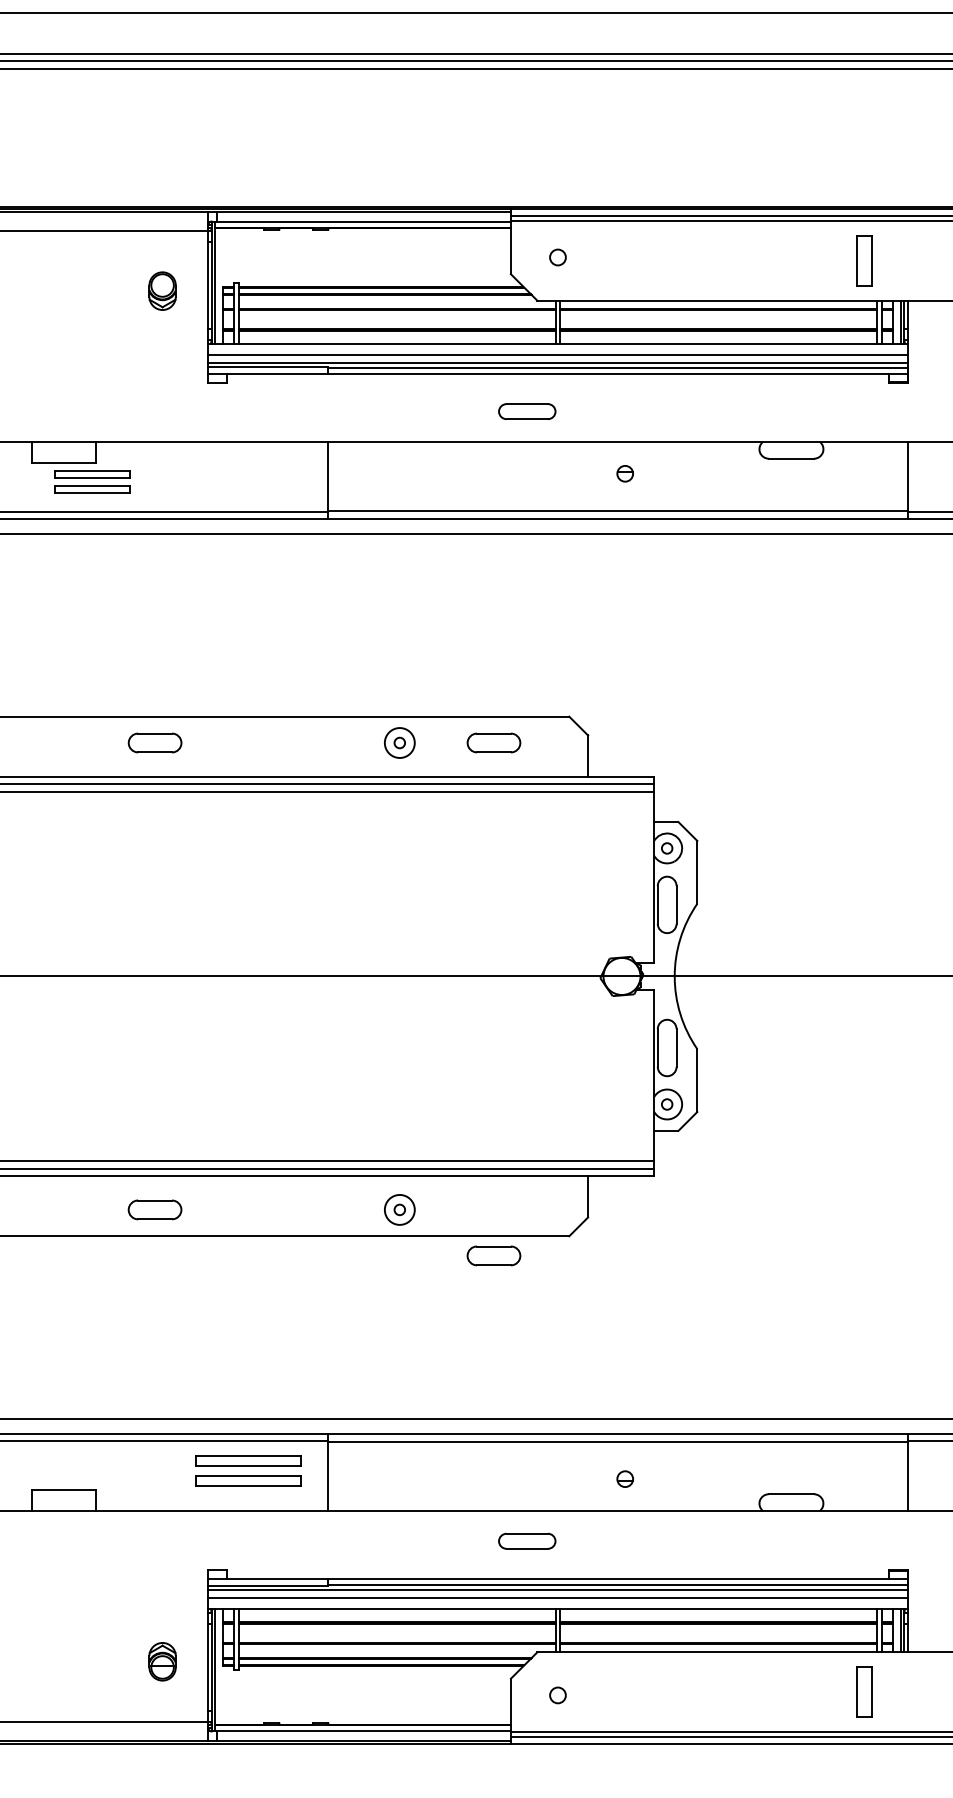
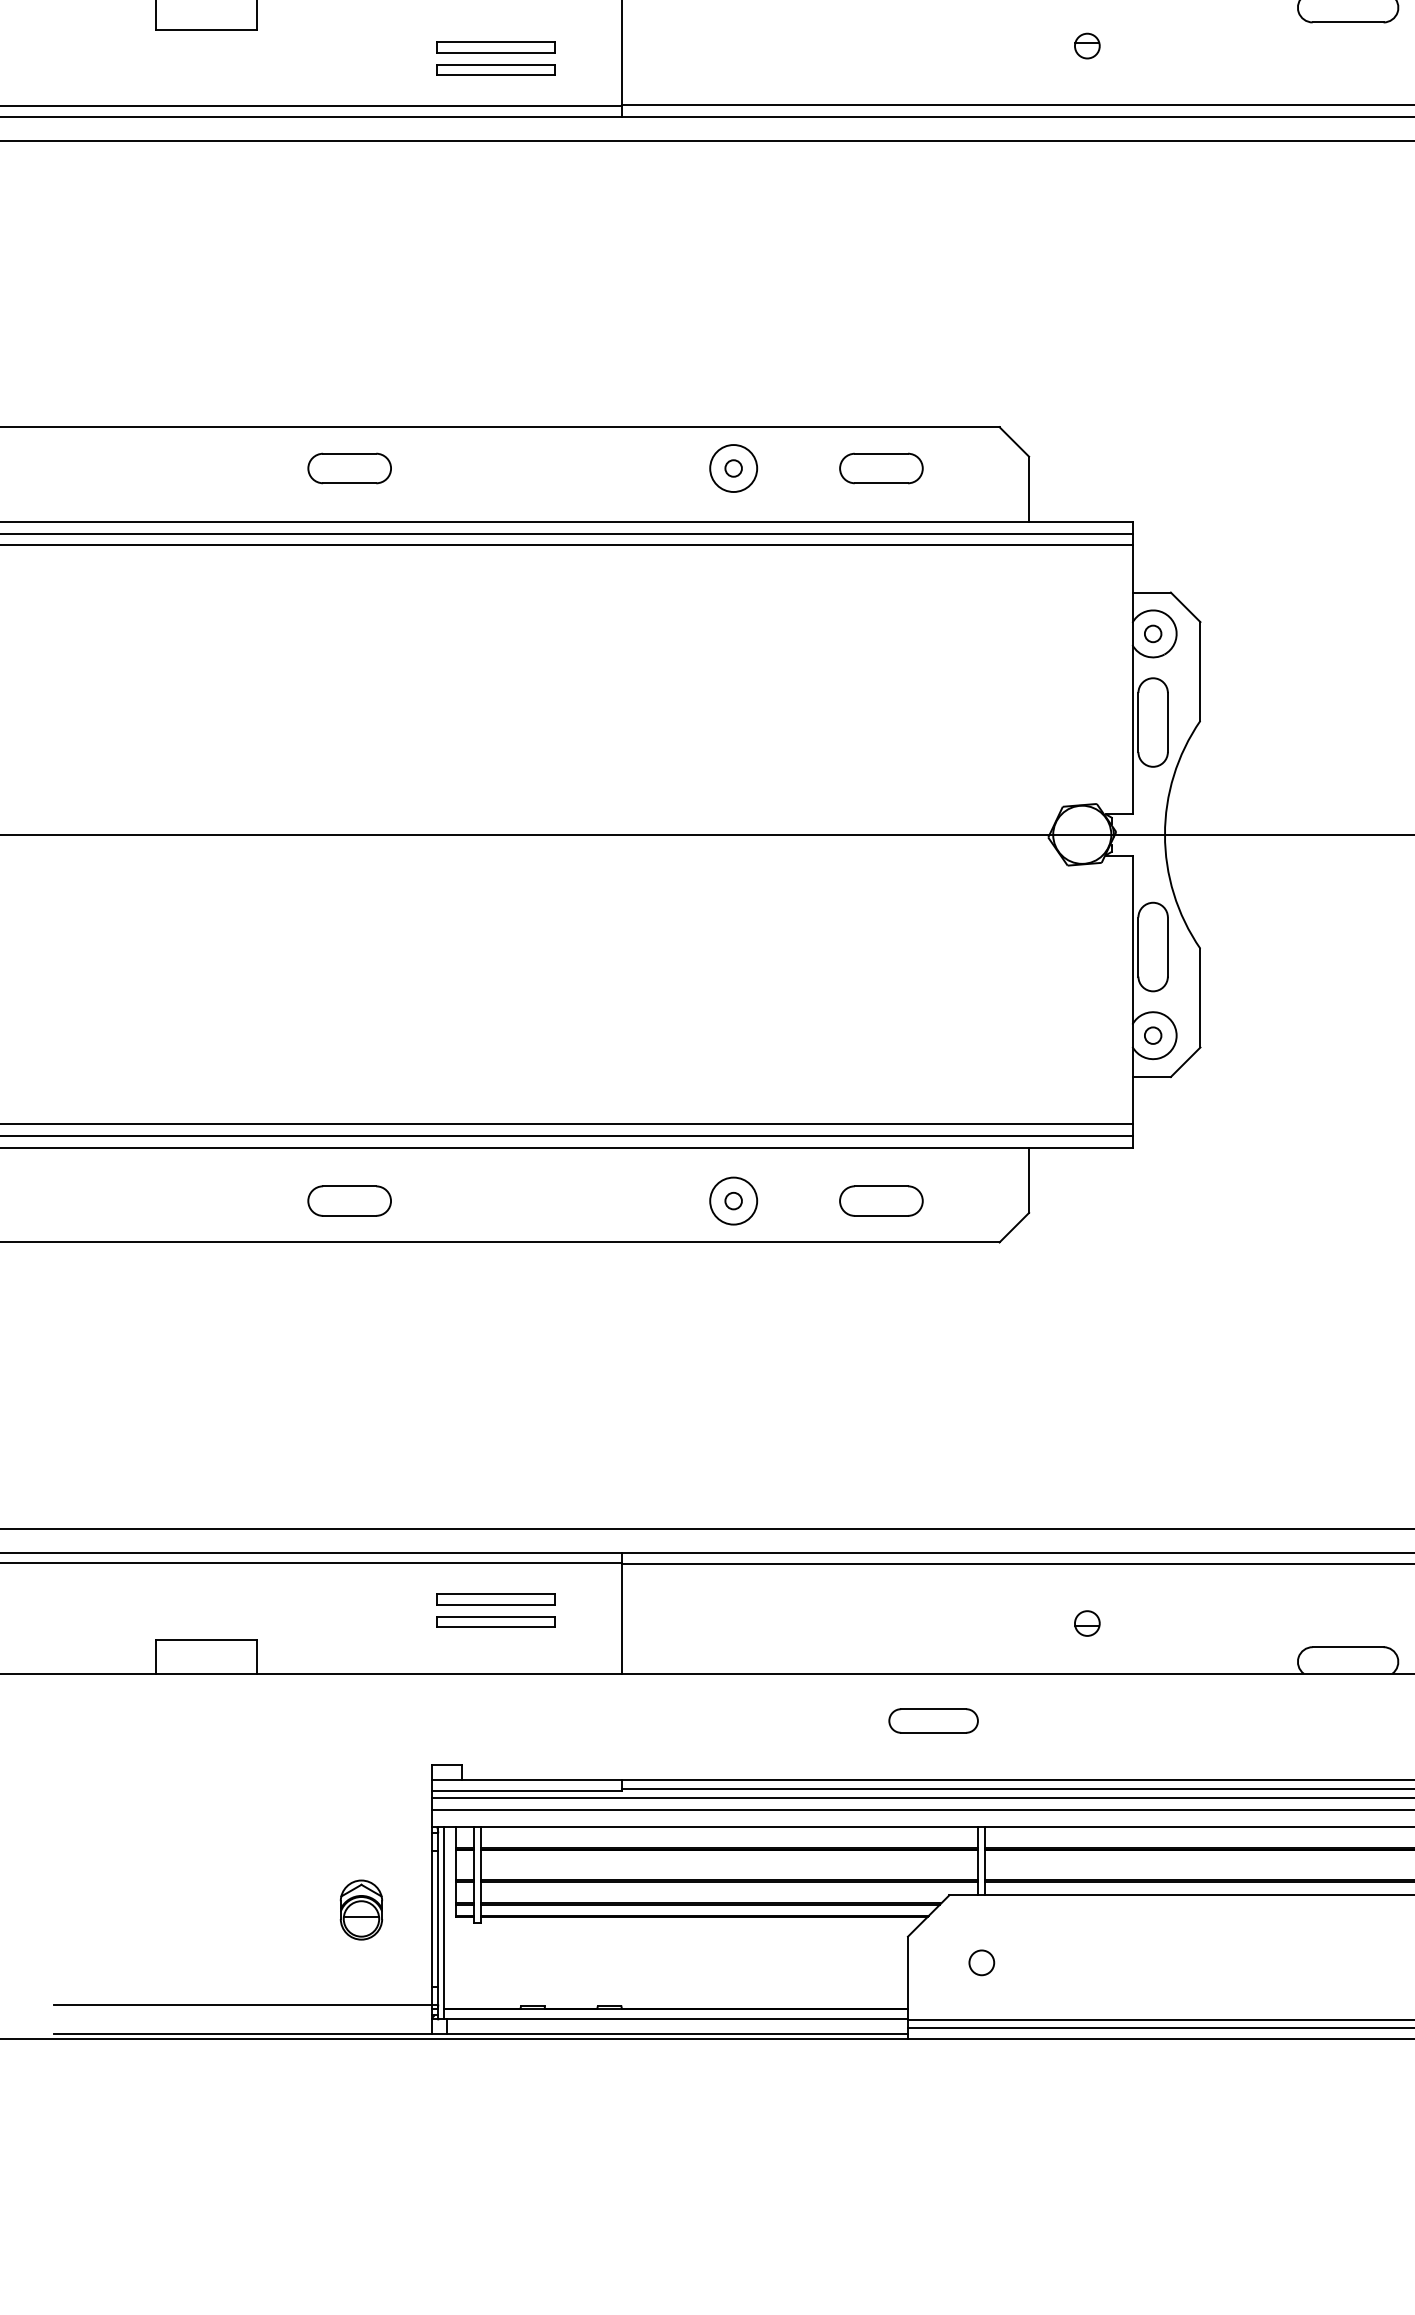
part: (92, 481) -> (496, 58), moved
part: (493, 1255) -> (880, 1200), moved
part: (248, 1470) -> (496, 1609), size x0.71

